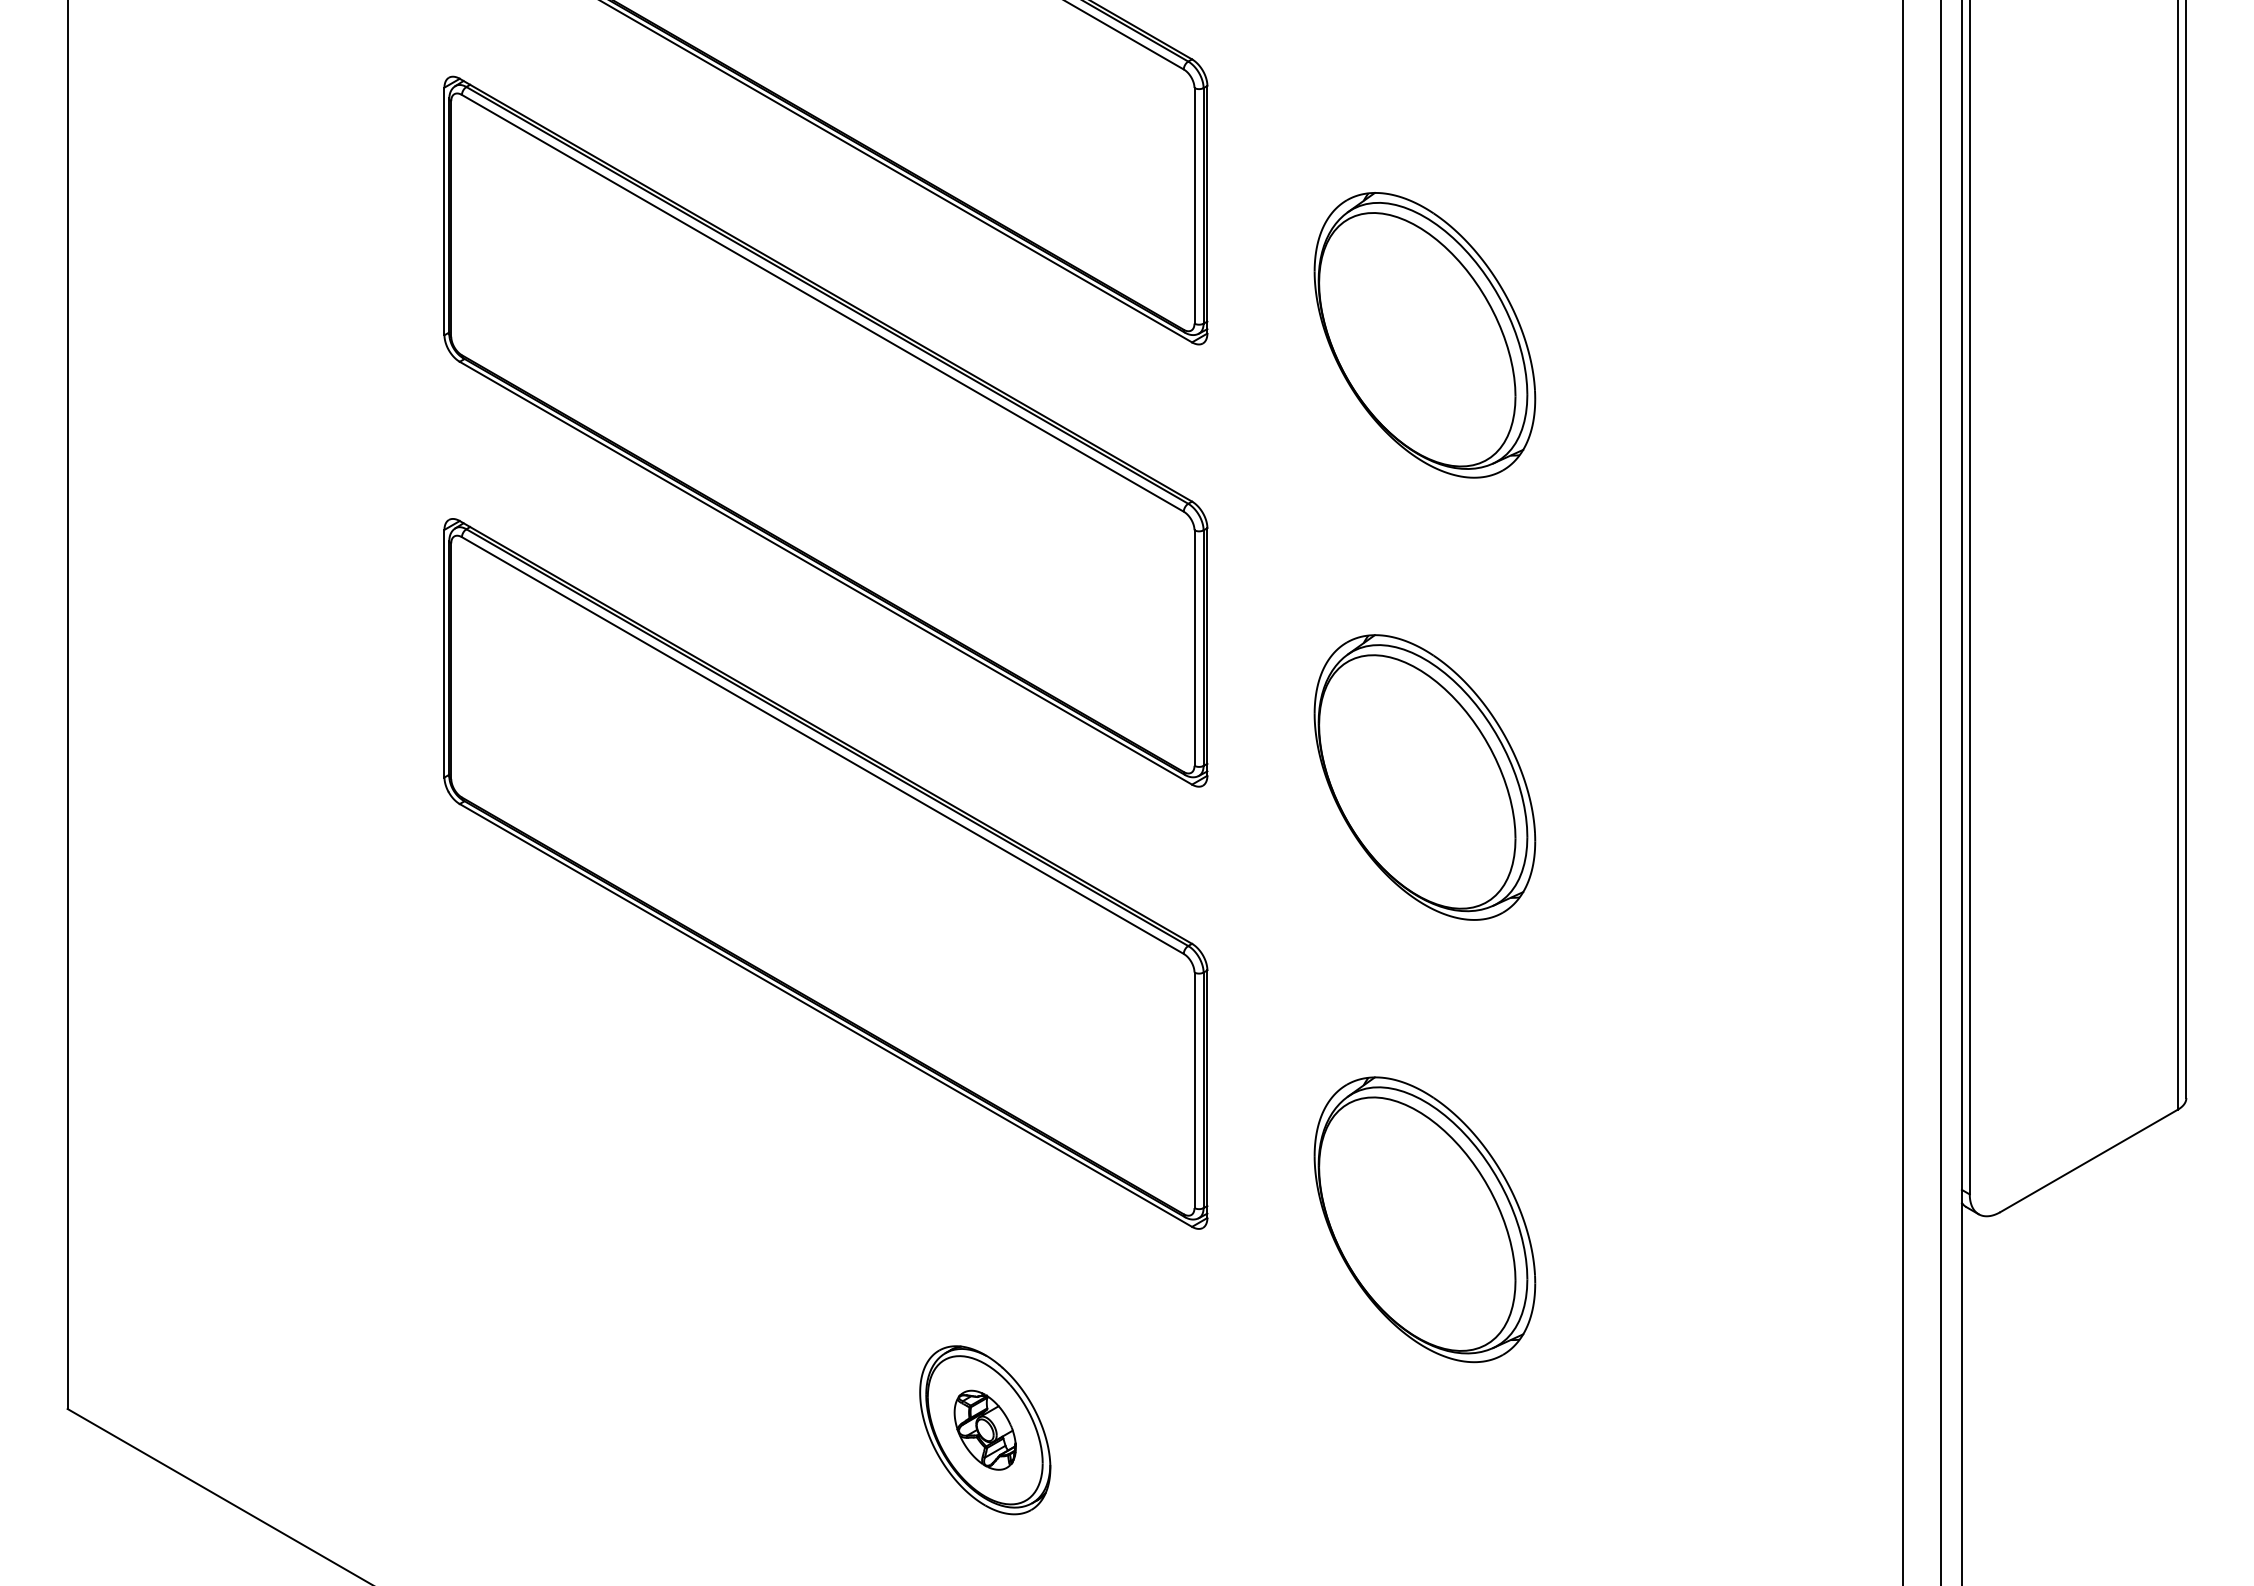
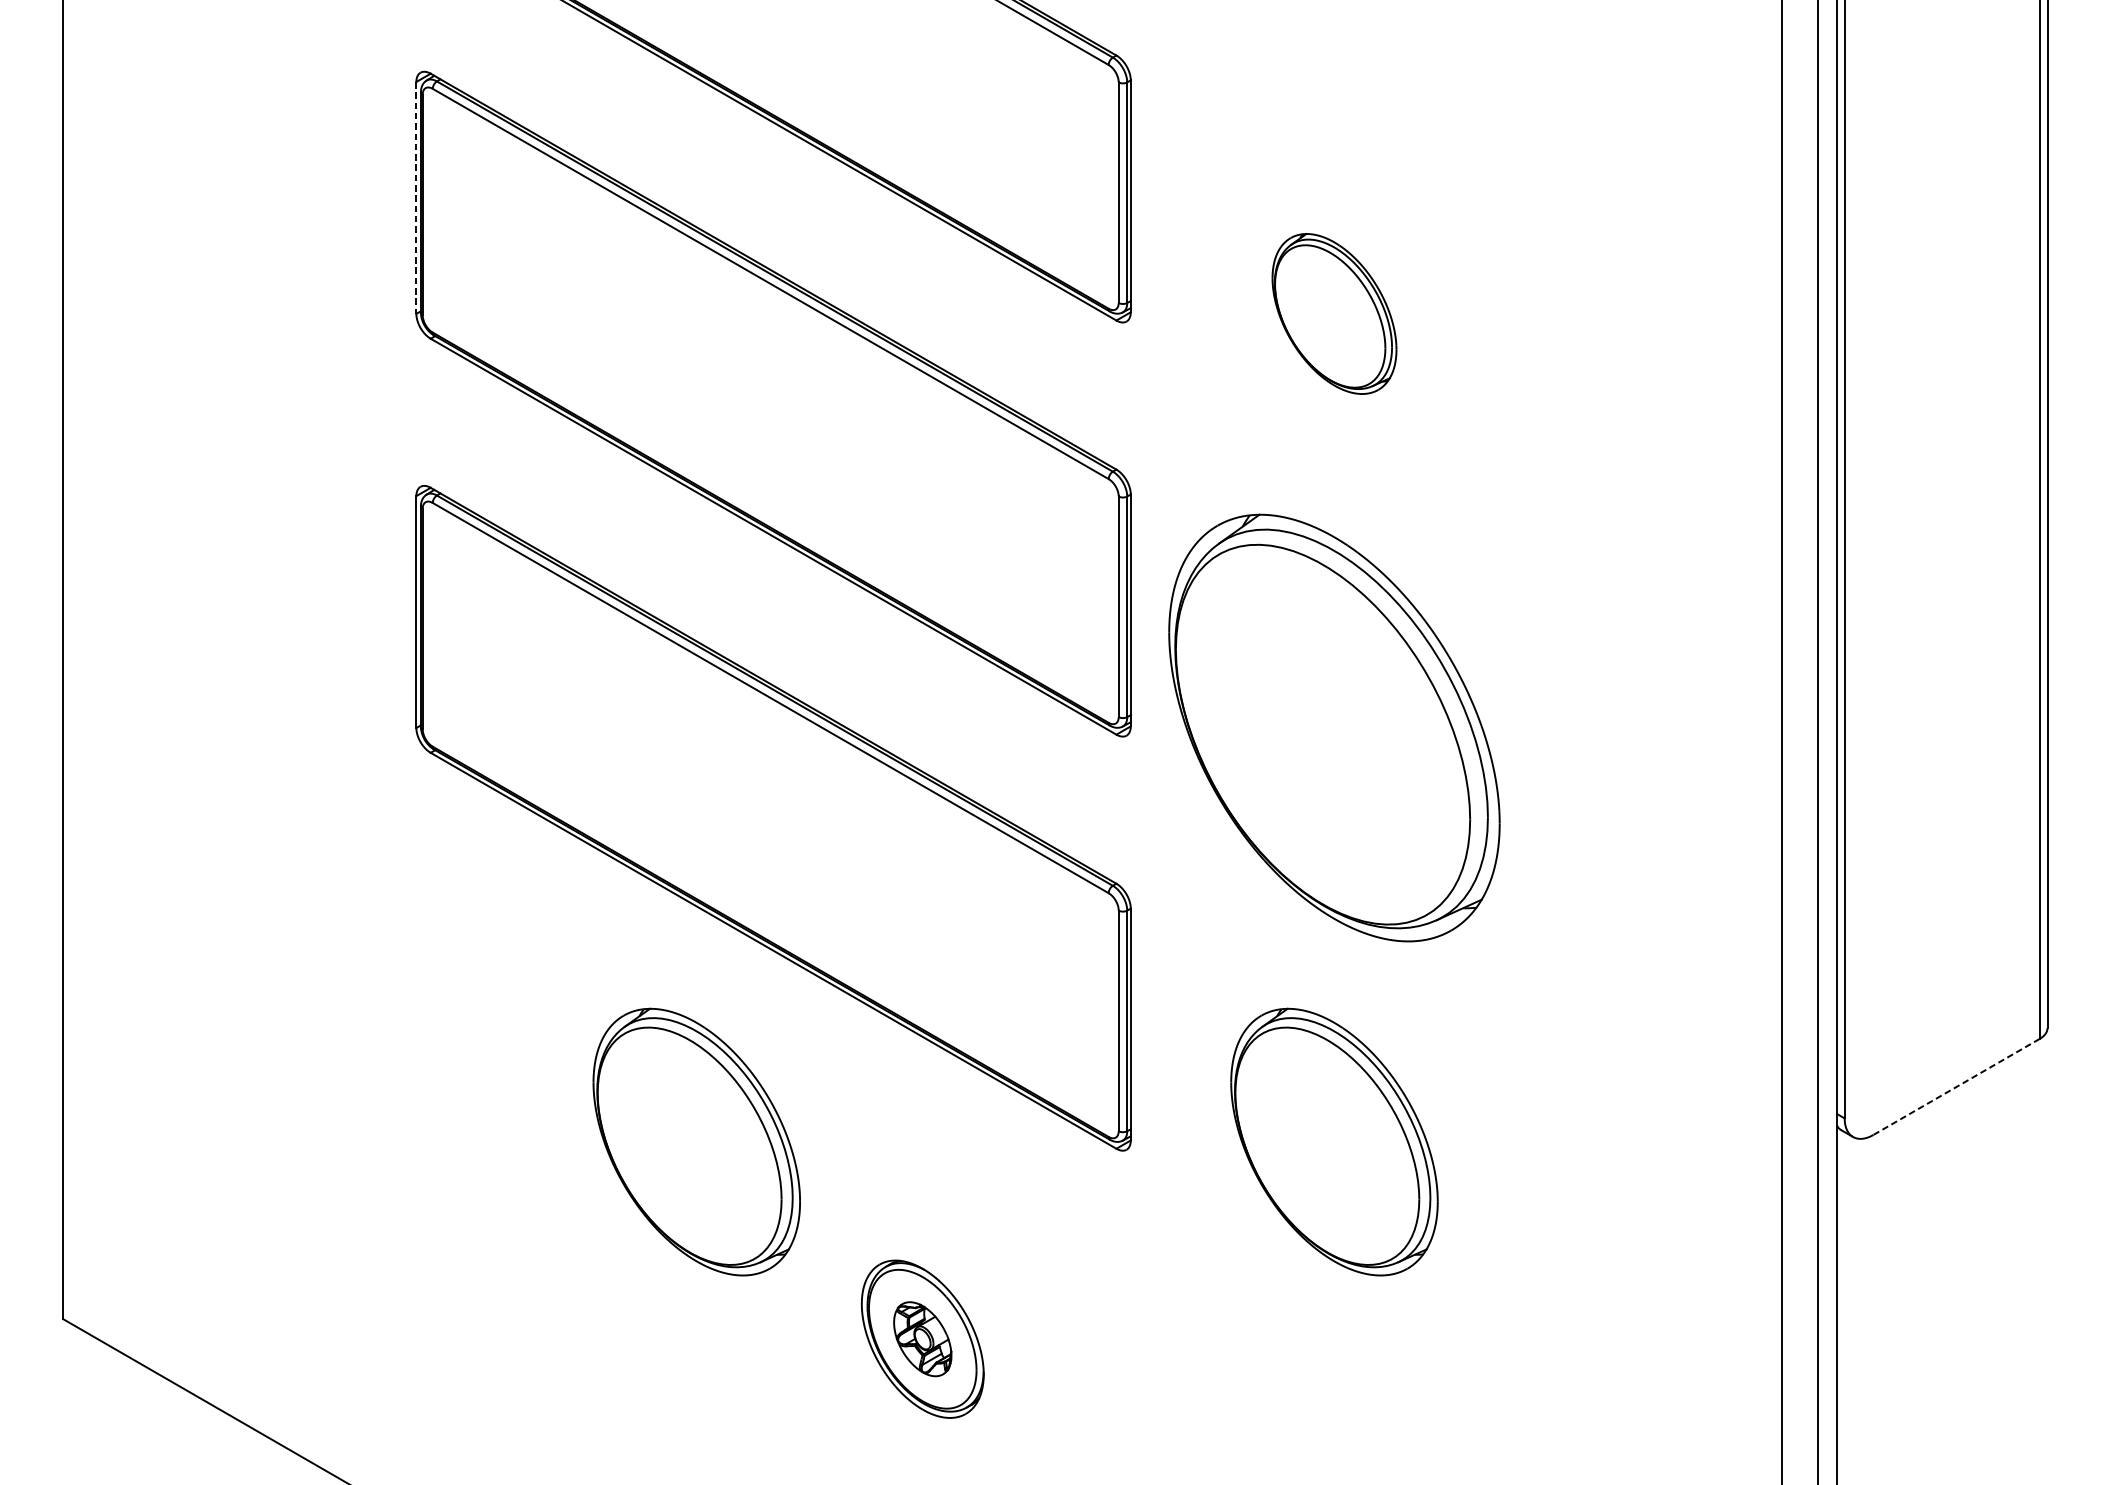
line: (444, 211) -> (416, 197), solid -> dashed
part: (1424, 335) -> (1334, 314), size x0.6
part: (1424, 777) -> (1334, 727), size x1.6
line: (2089, 1160) -> (1956, 1086), solid -> dashed
part: (743, 1219) -> (696, 1141), added

